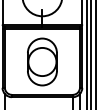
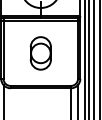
part: (42, 62) -> (40, 53), size x0.7

